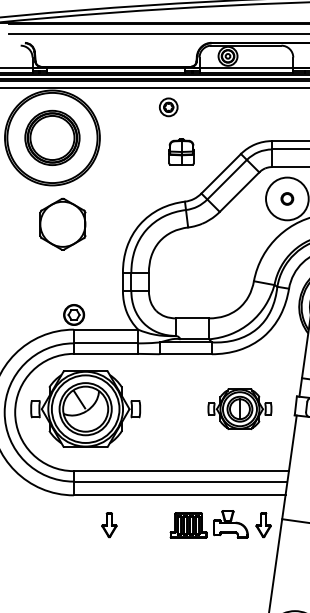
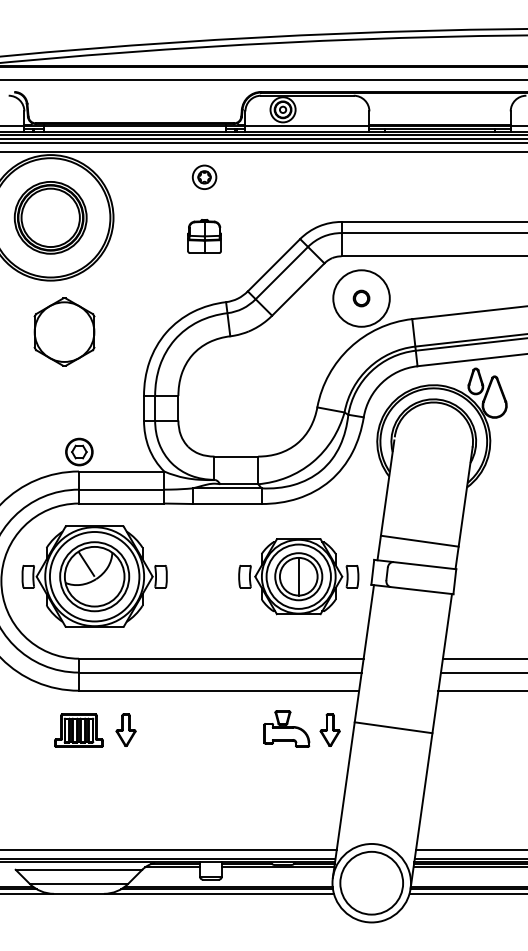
part: (181, 152) -> (204, 236), moved
part: (239, 409) -> (298, 576), size x1.43
part: (188, 525) -> (78, 730), moved

